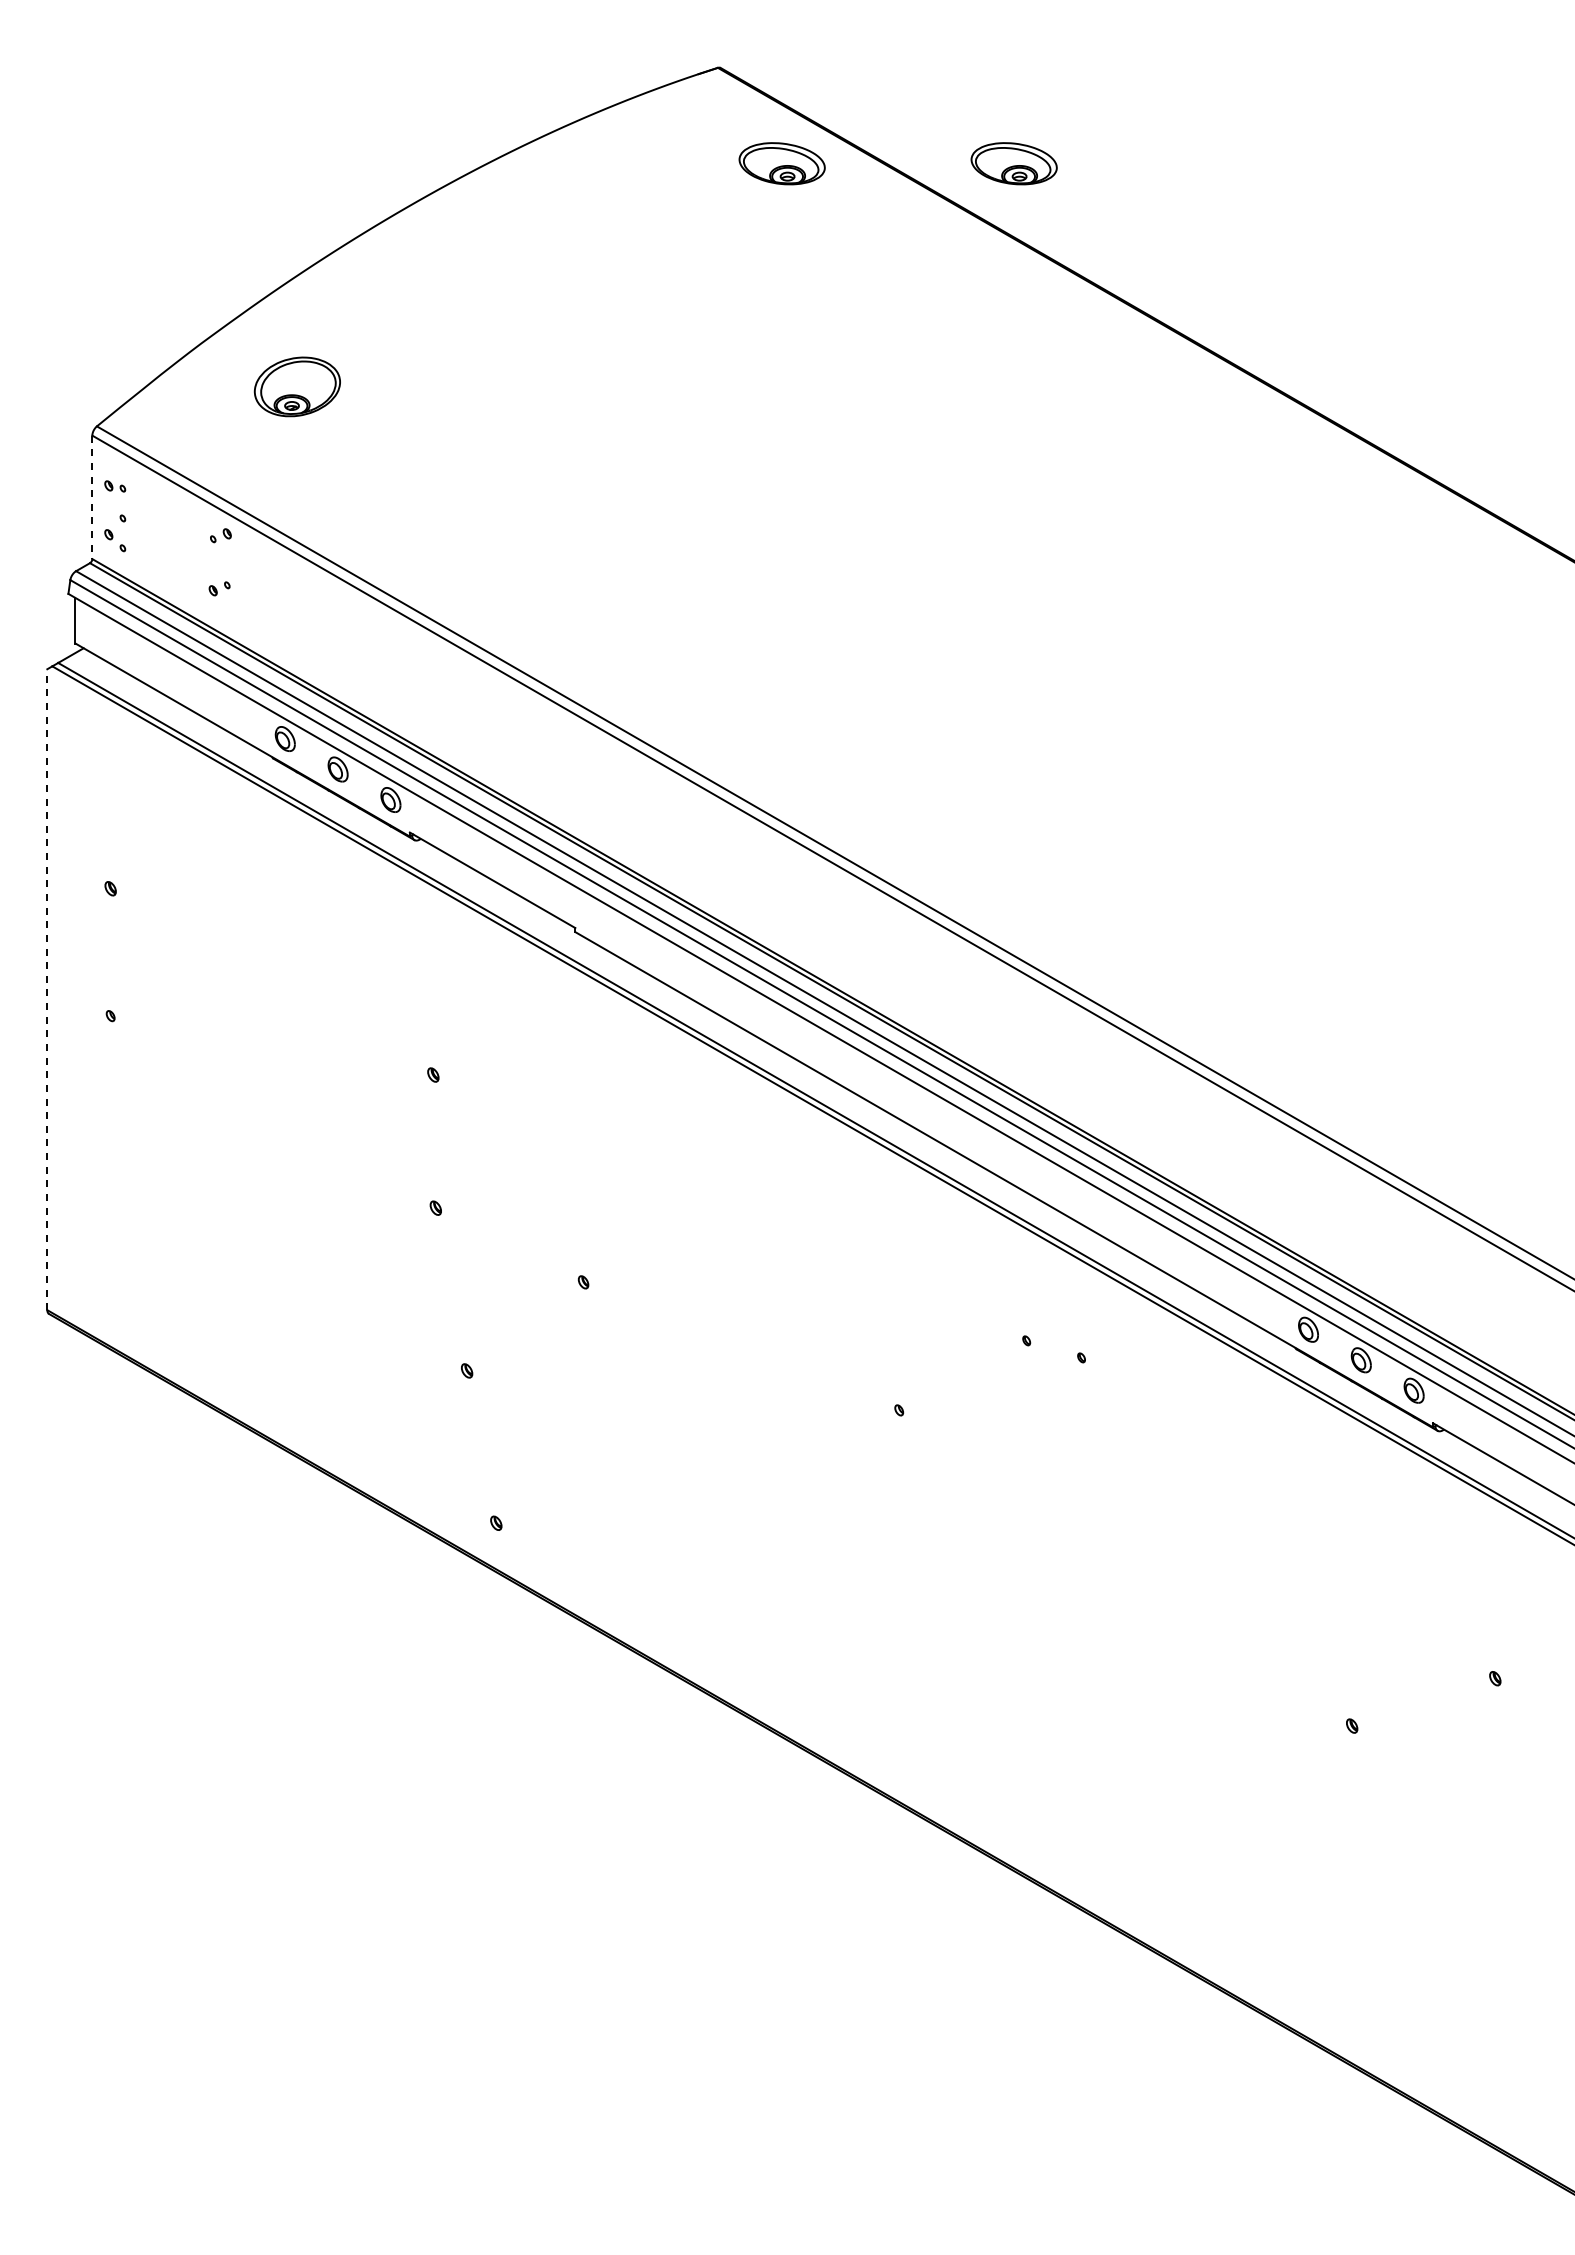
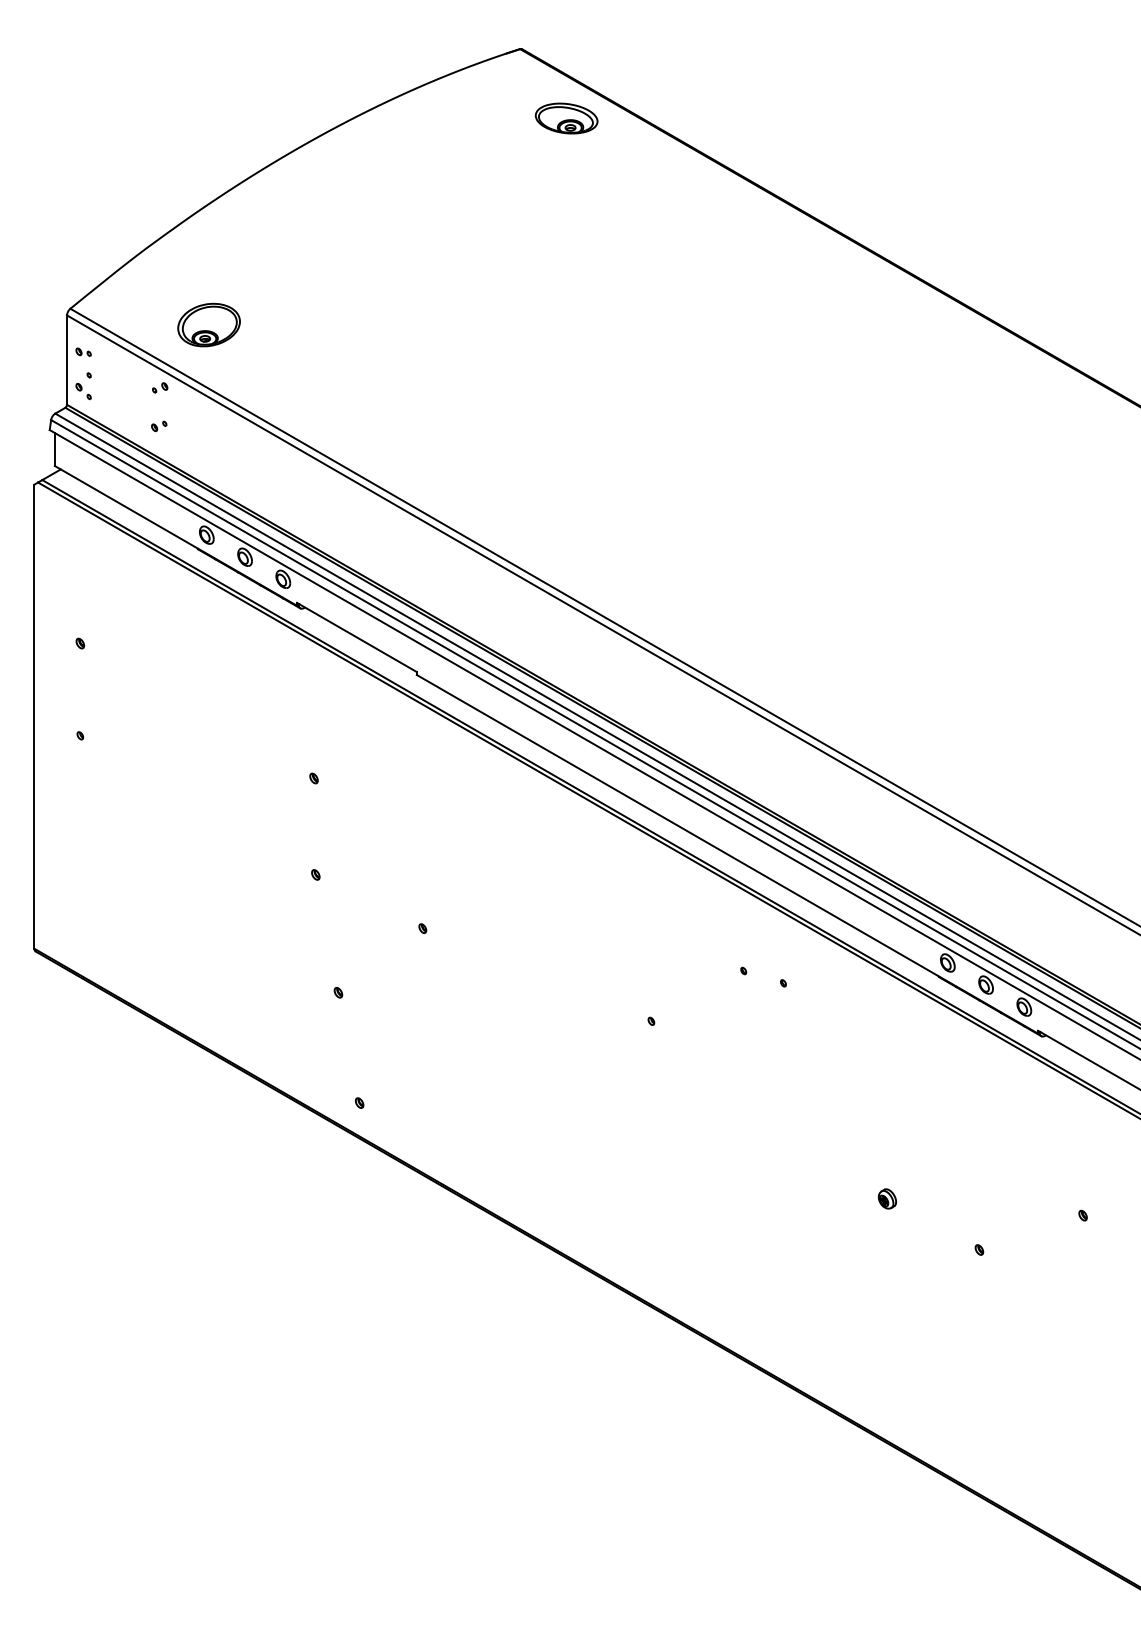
part: (1013, 163) -> (734, 118), removed
part: (296, 386) -> (208, 324), moved
line: (92, 497) -> (67, 360), dashed -> solid
line: (47, 989) -> (34, 716), dashed -> solid
part: (1225, 1655) -> (887, 1198), added

